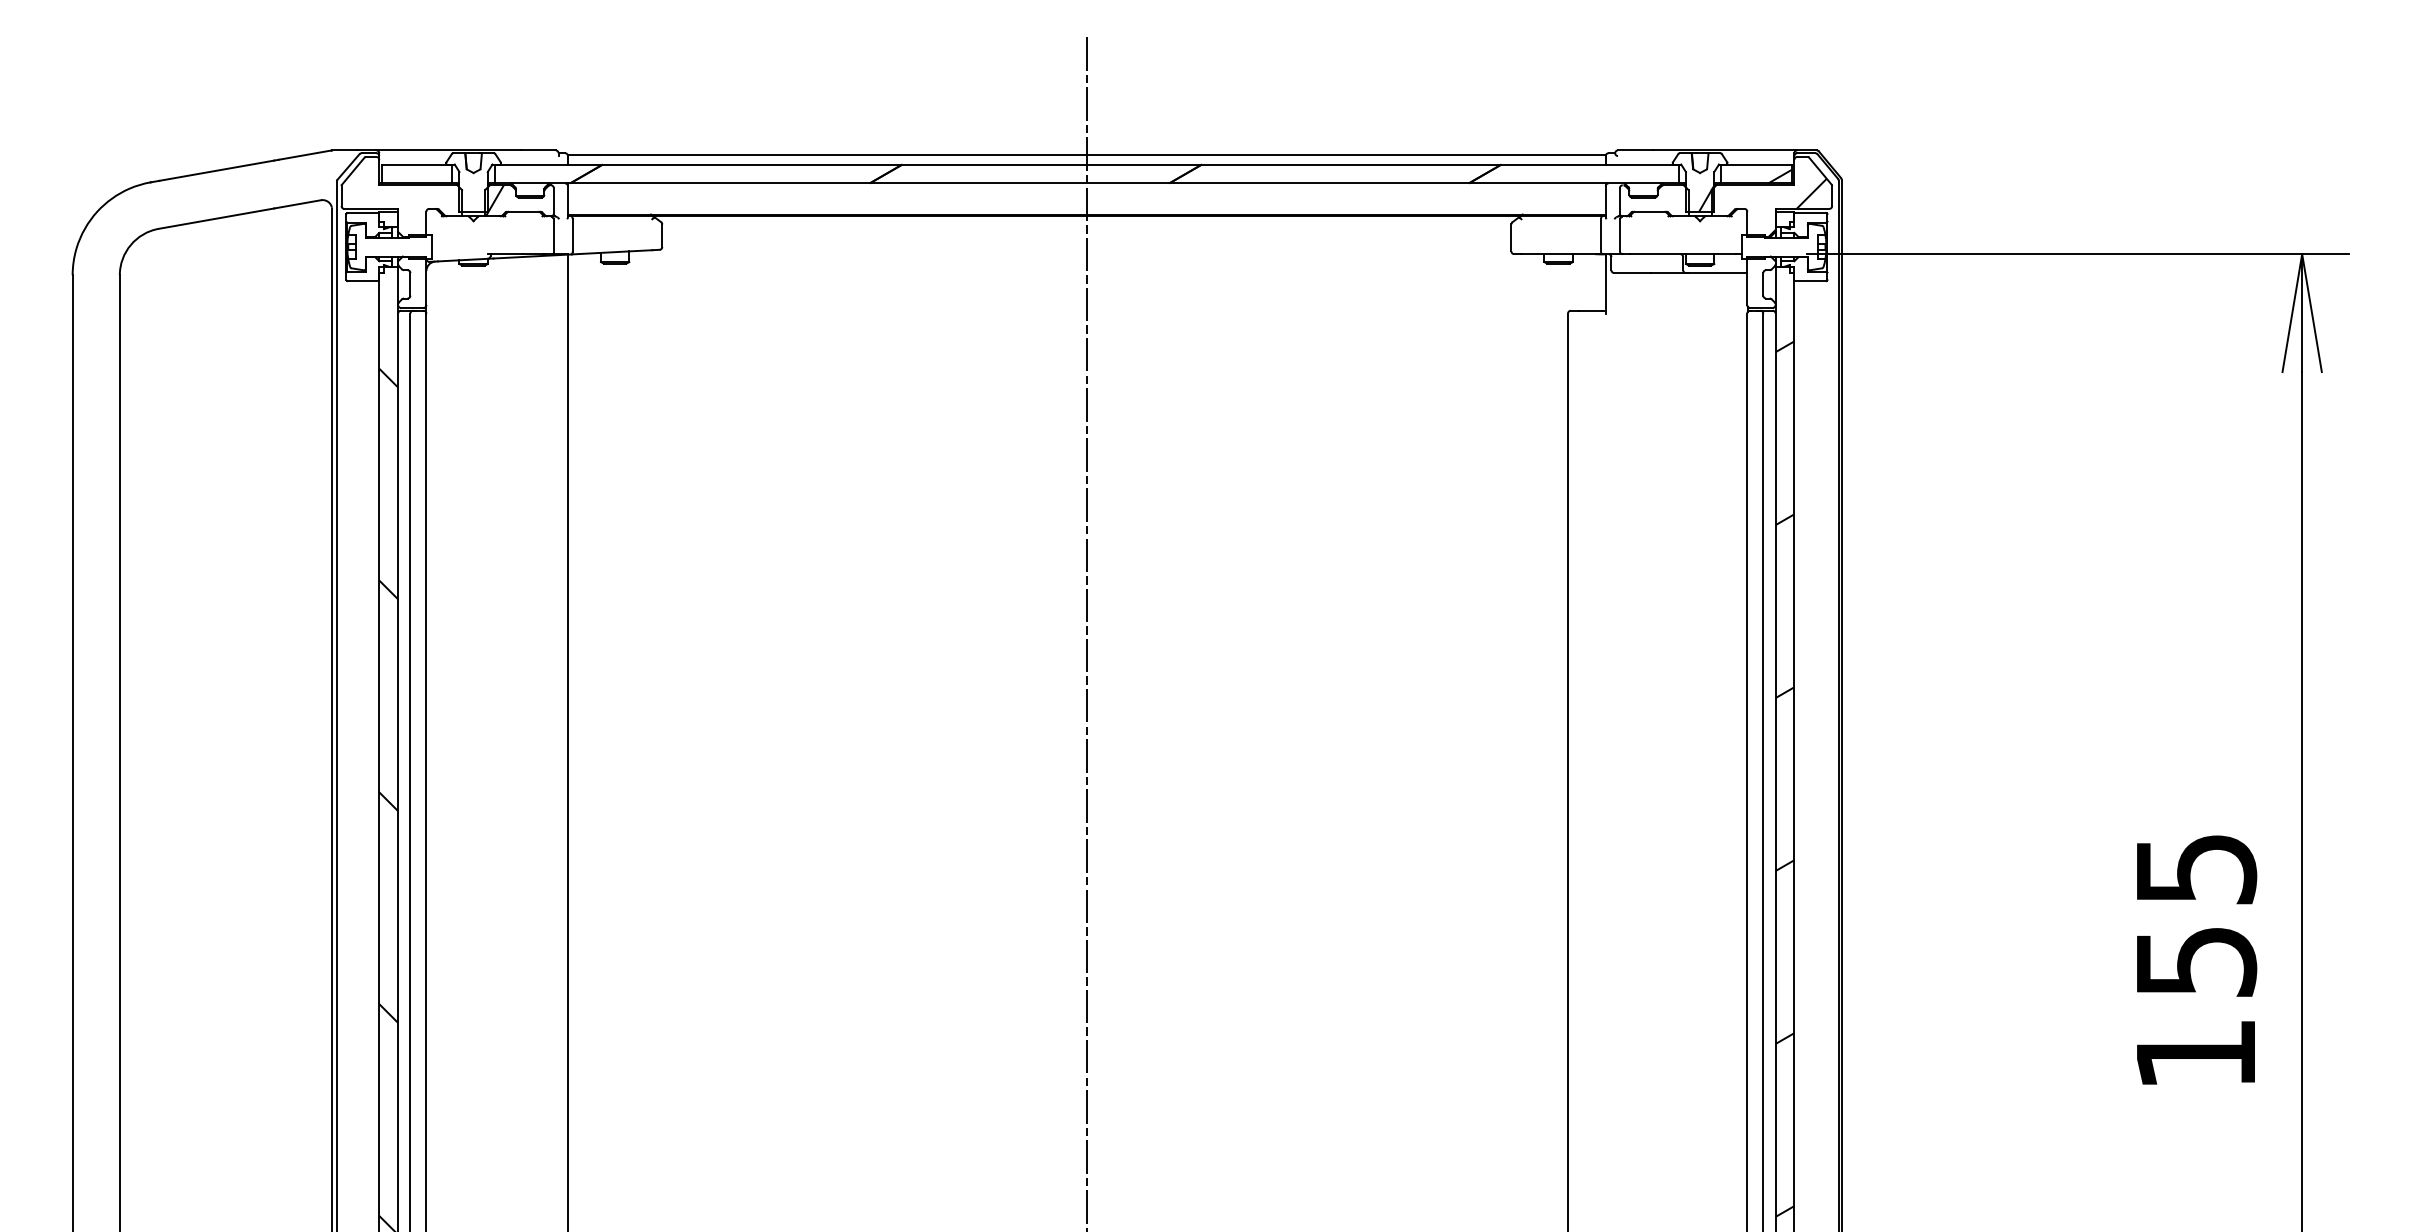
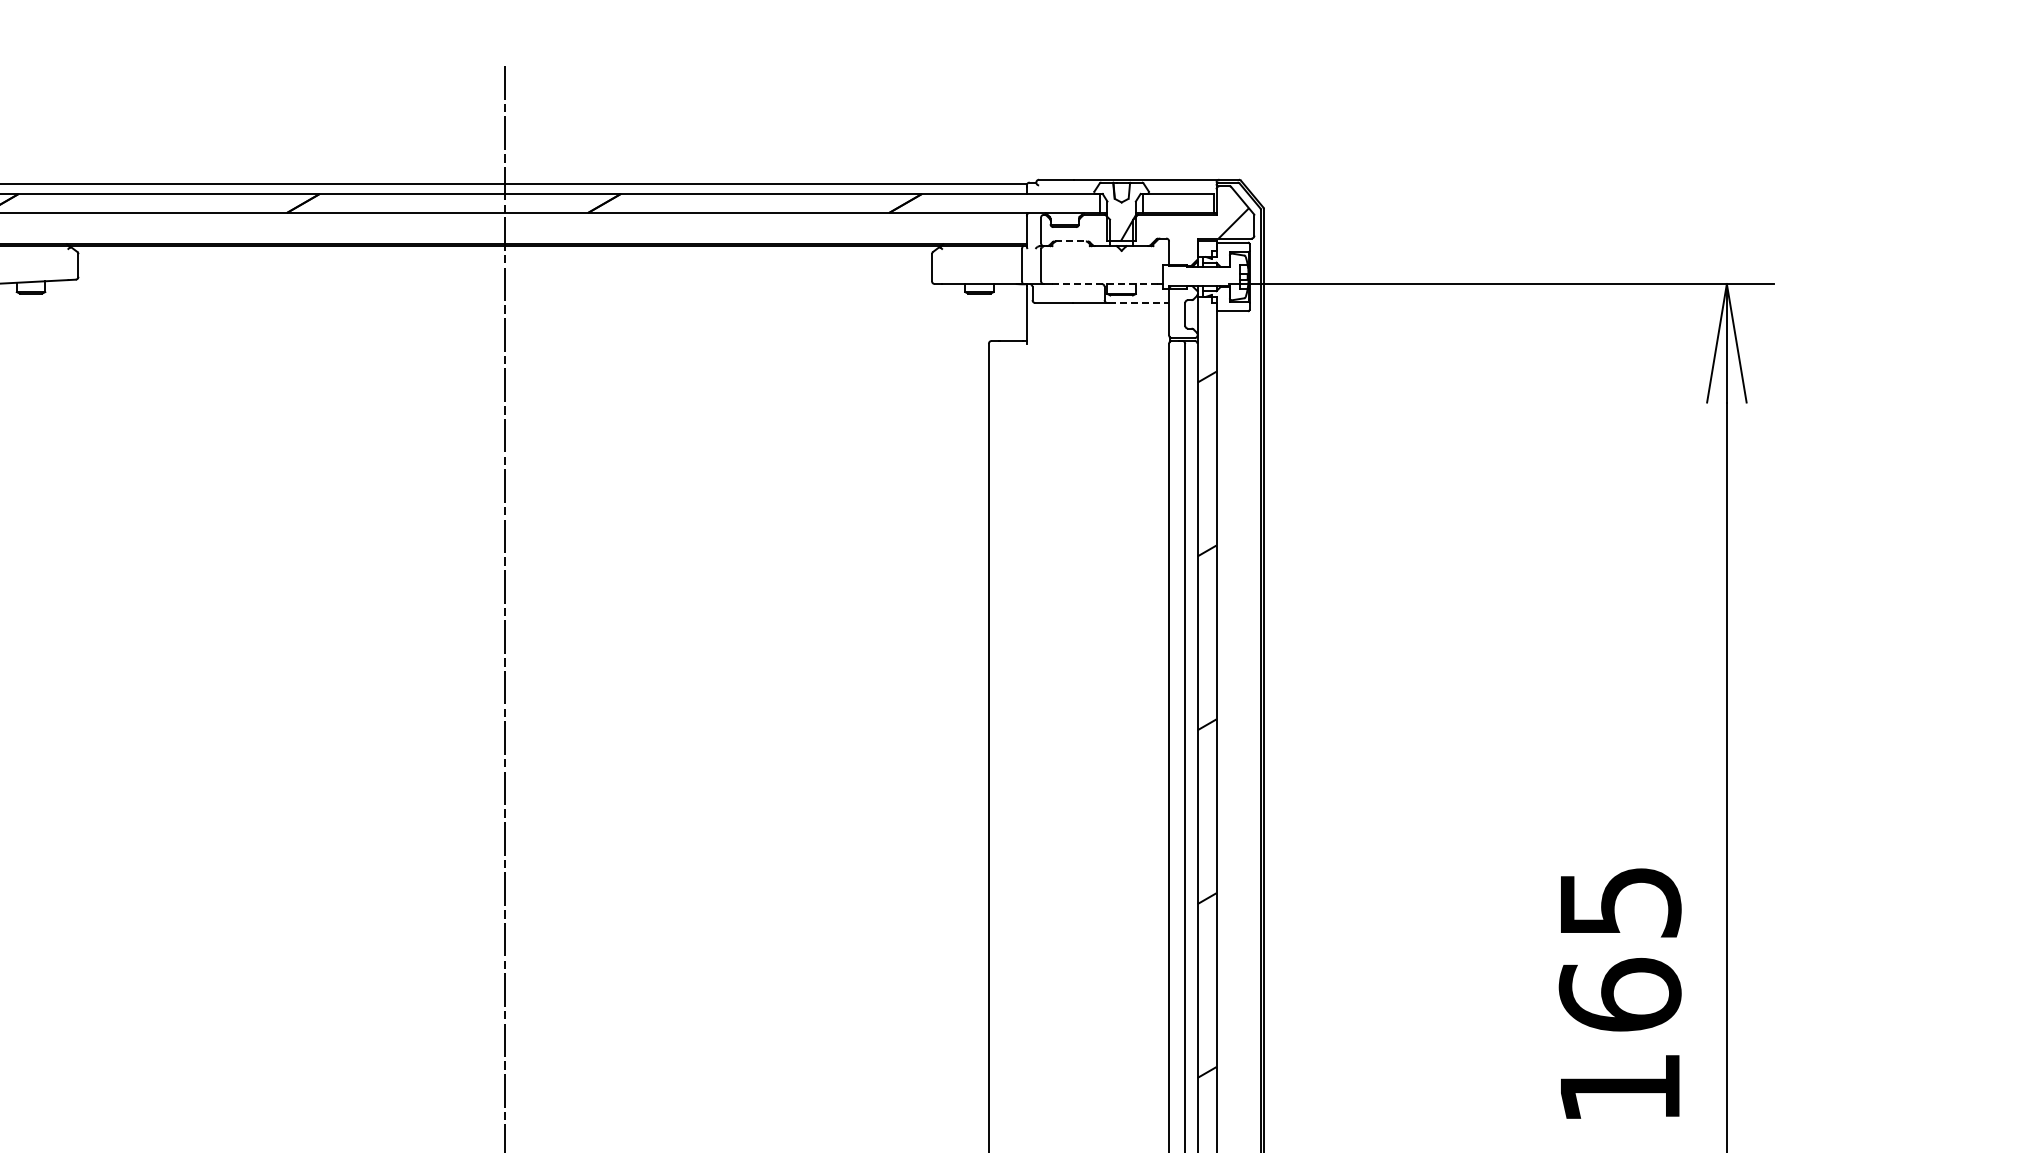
hatch: (1779, 176) -> (1201, 205), removed
line: (1649, 211) -> (1070, 241), solid -> dashed
line: (1683, 254) -> (1104, 284), solid -> dashed
line: (1717, 273) -> (1139, 303), solid -> dashed
text: (2196, 960) -> (1620, 994), 155 -> 165

